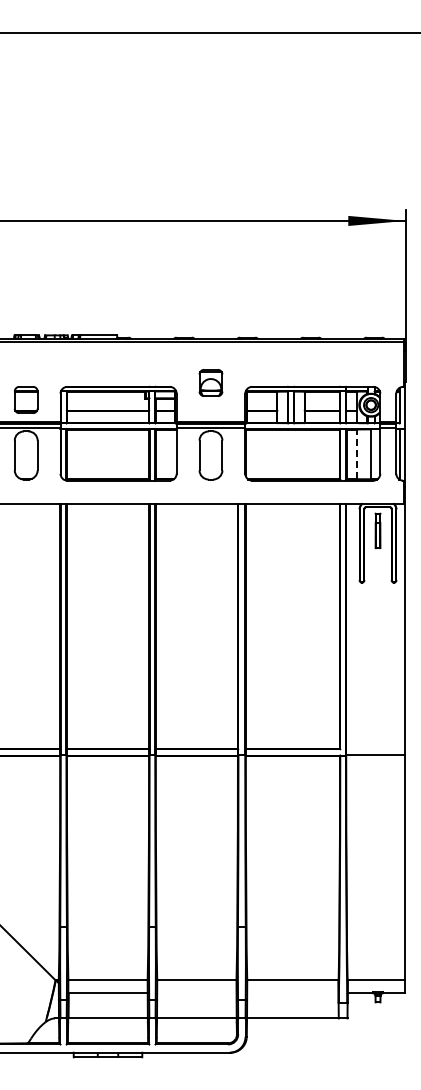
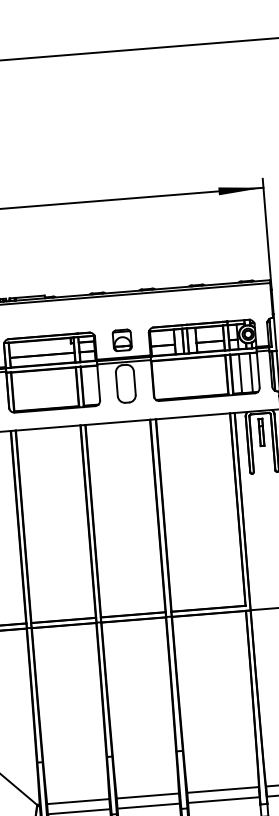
part: (210, 382) -> (121, 339), moved
line: (357, 454) -> (240, 373), dashed -> solid
line: (196, 993) -> (148, 806), added
line: (292, 993) -> (223, 800), added

